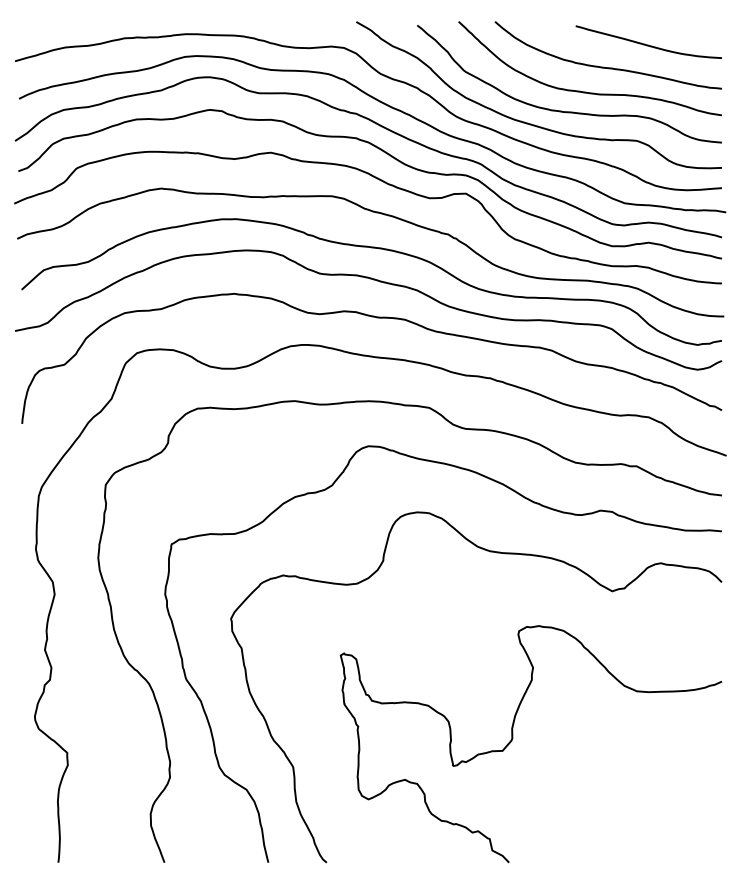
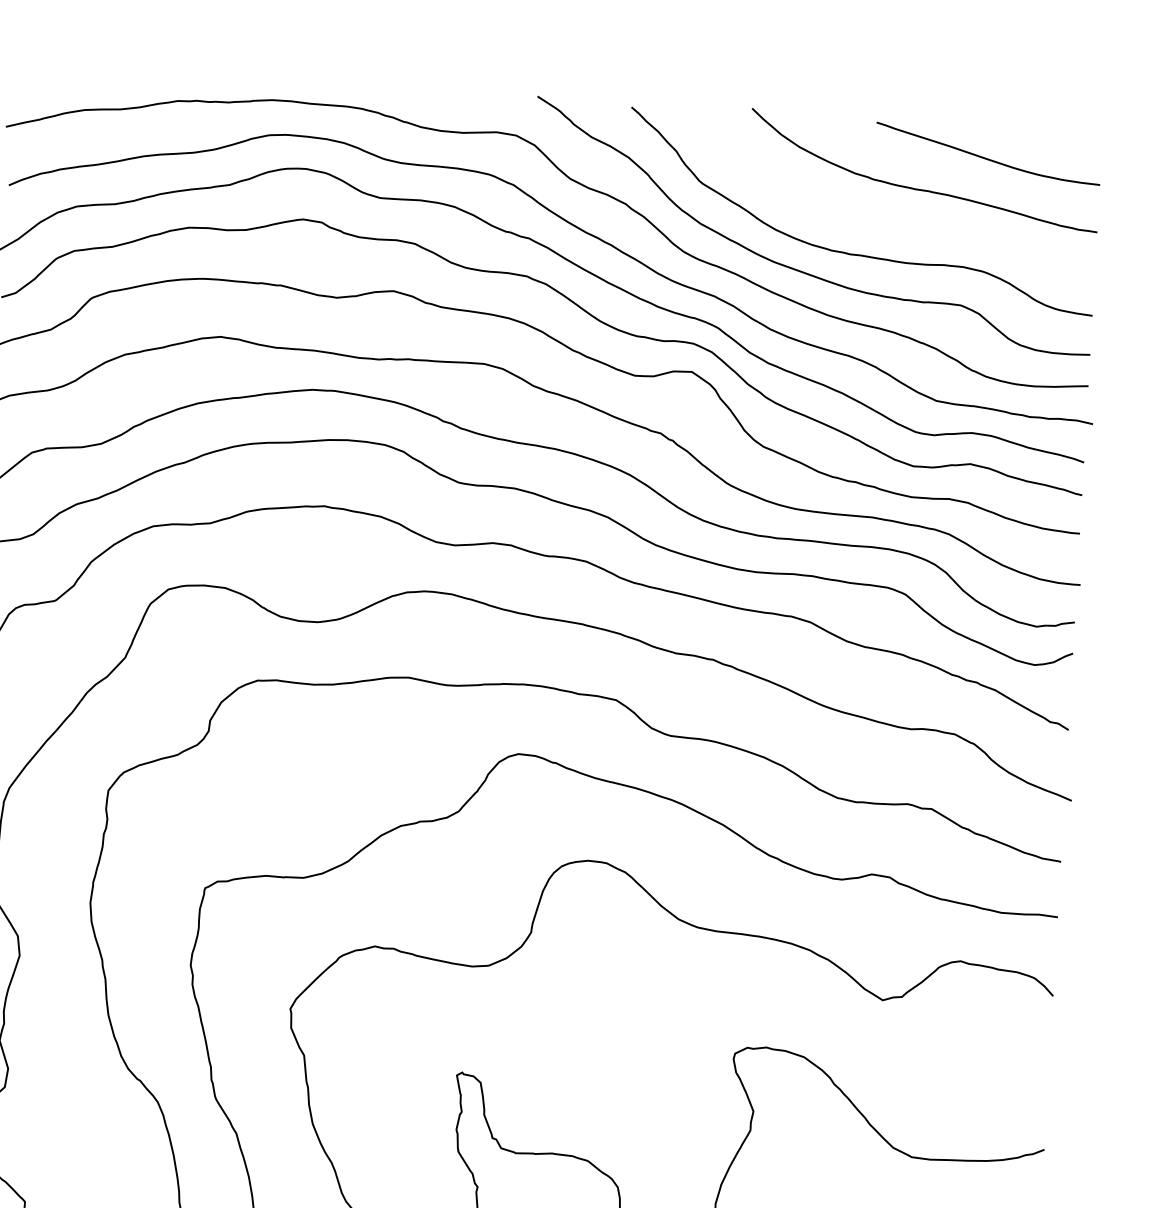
curve: (586, 91) -> (887, 224), removed

